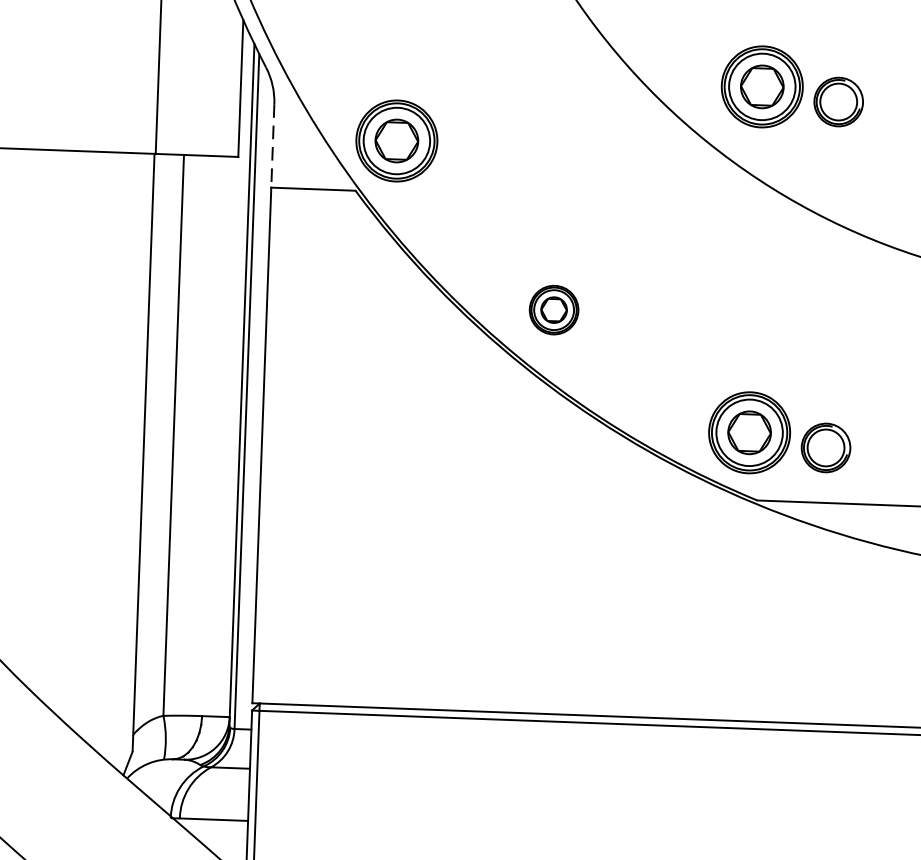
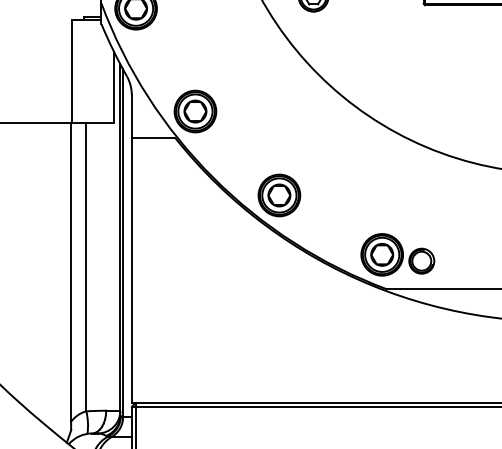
part: (792, 87) -> (397, 76), removed
line: (272, 146) -> (131, 116), dashed -> solid
part: (554, 310) -> (279, 195), size x1.67

